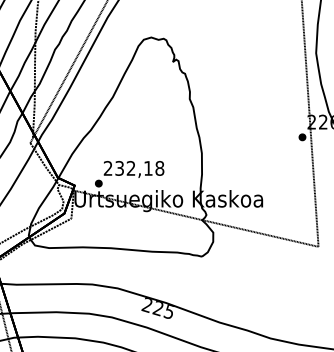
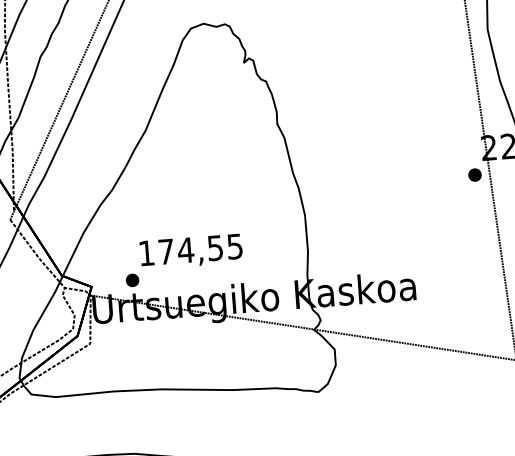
text: (133, 168) -> (189, 250), 232,18 -> 174,55

